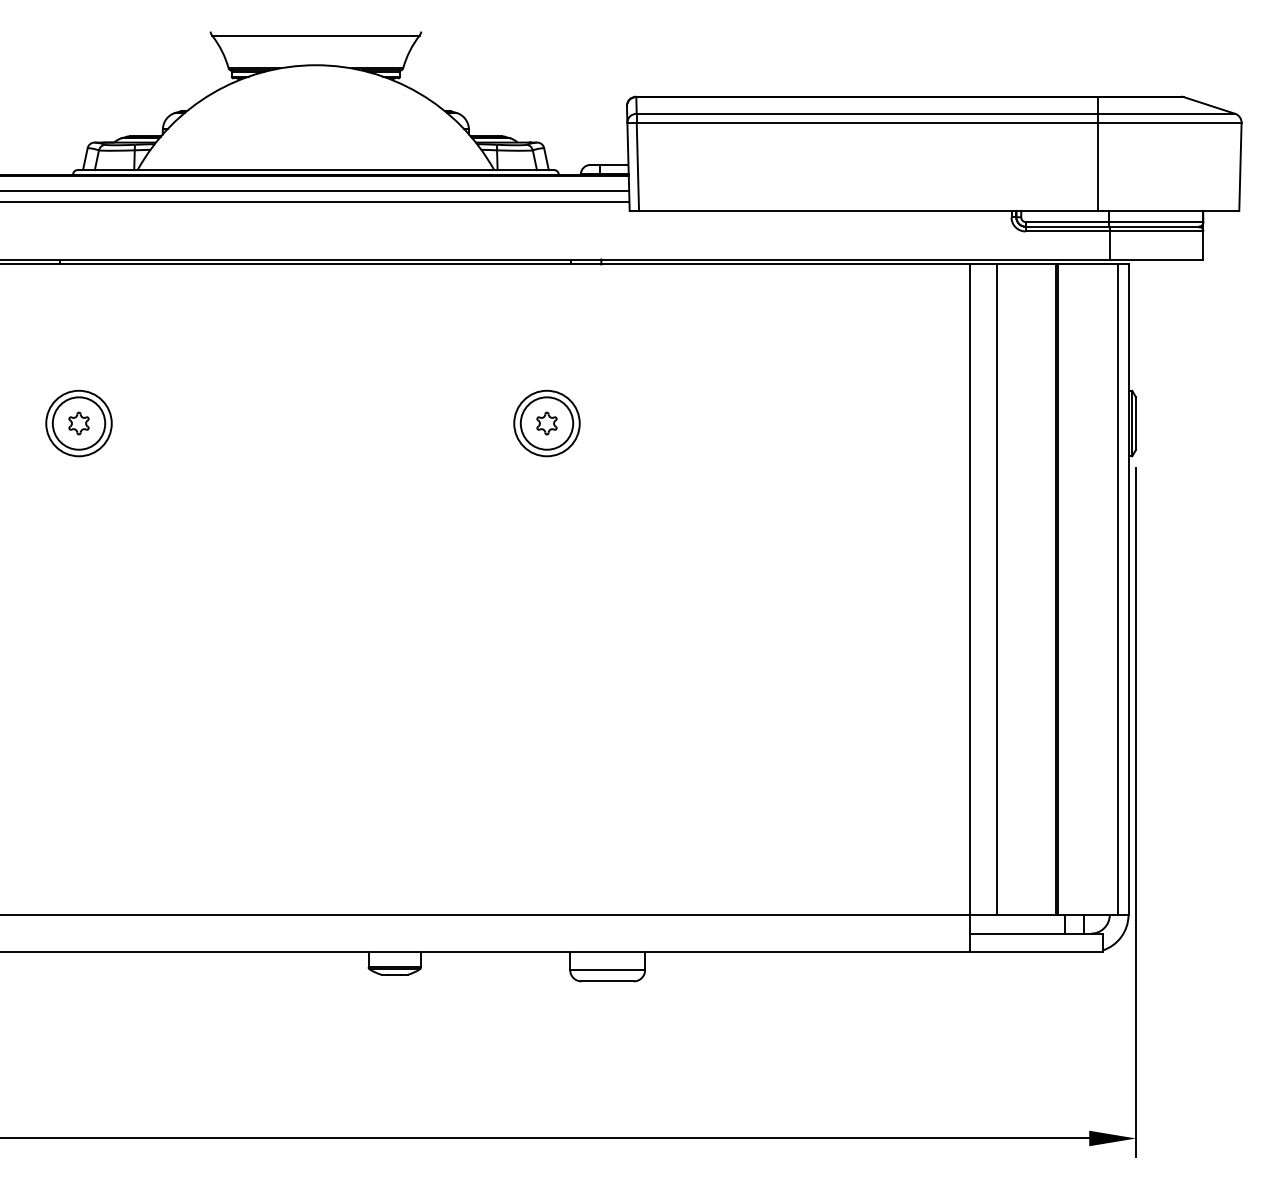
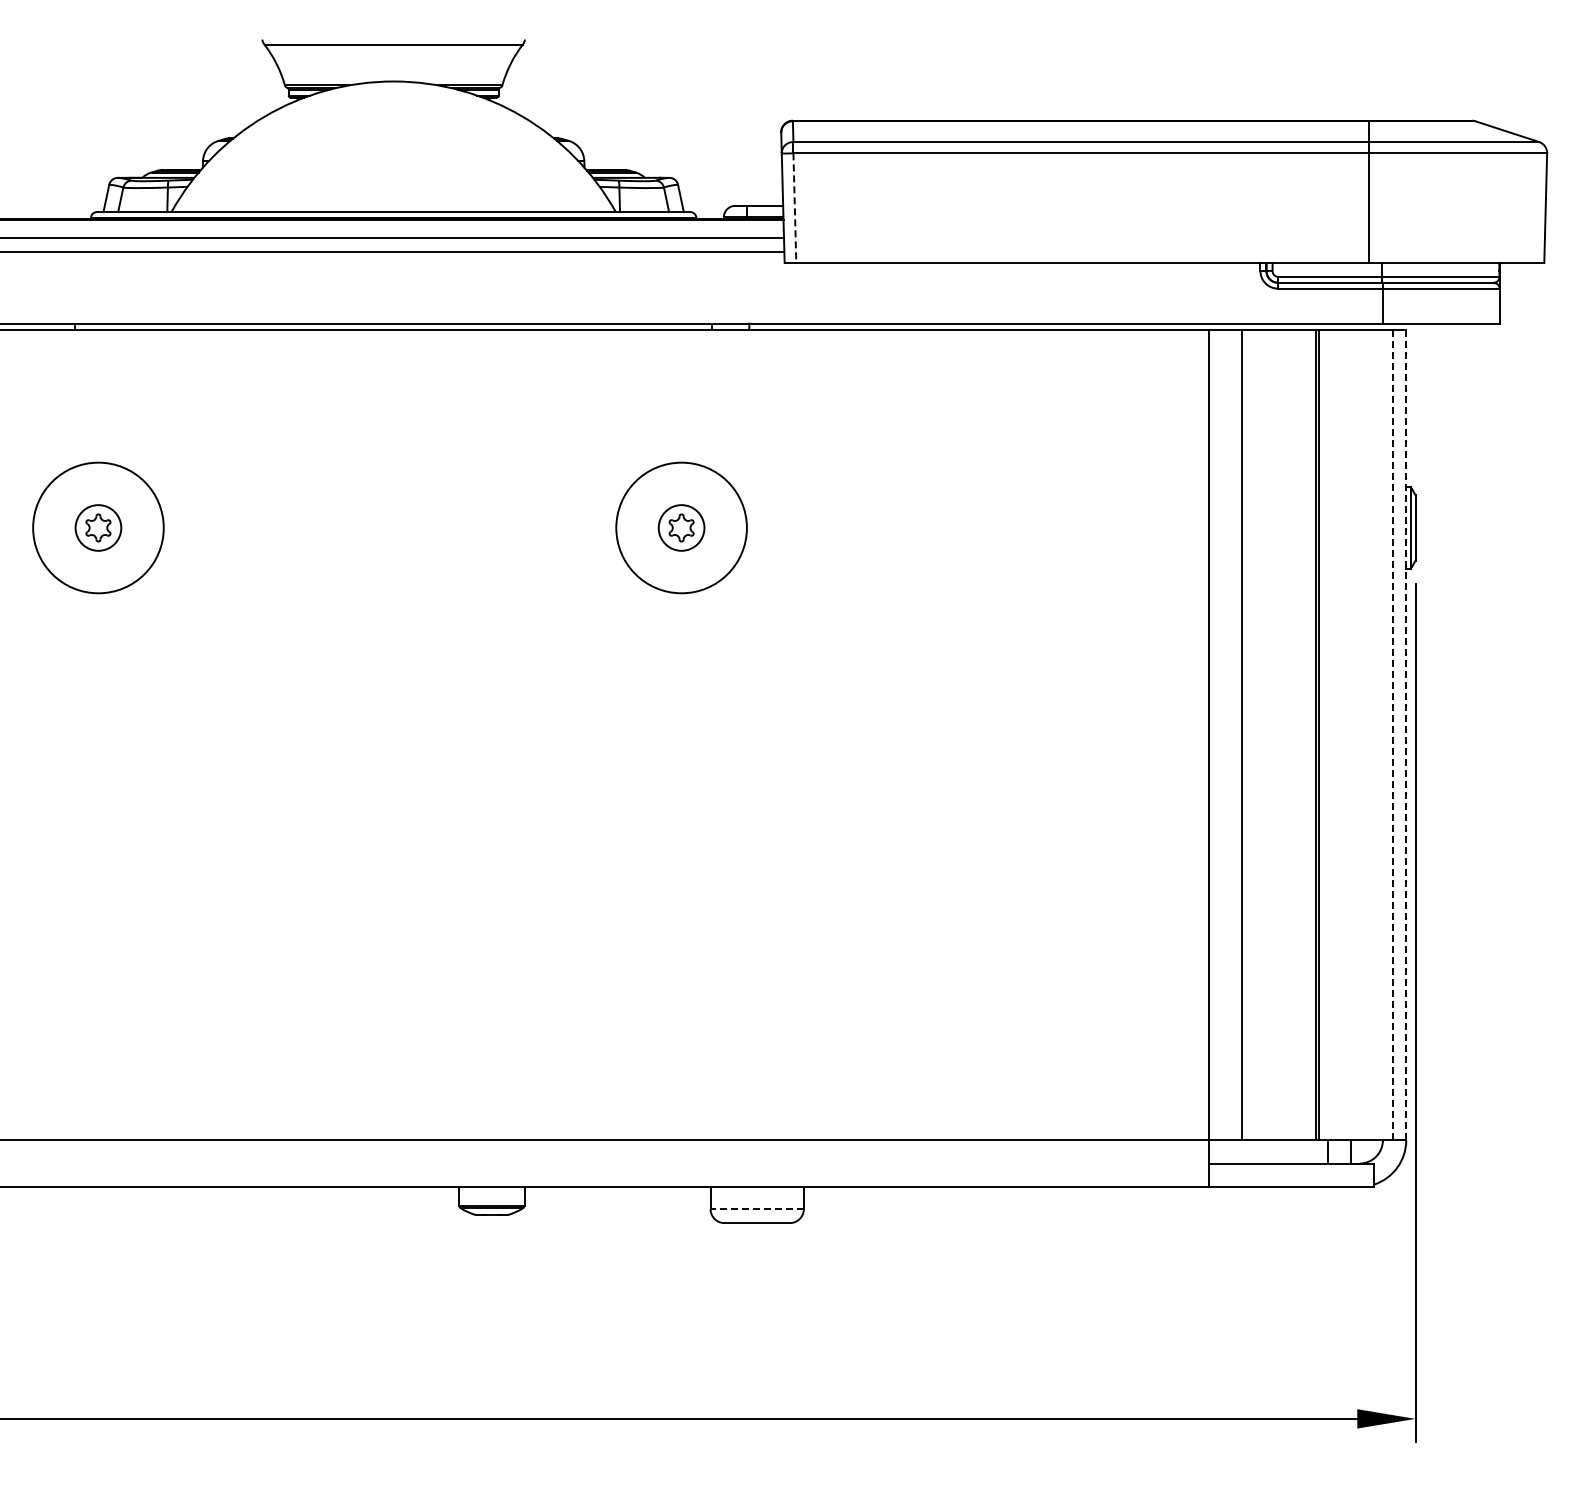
line: (637, 167) -> (794, 208), solid -> dashed
circle: (79, 423) -> (98, 527), size x0.7
circle: (79, 423) -> (98, 527), size x1.6
circle: (546, 423) -> (681, 527), size x0.7
circle: (546, 423) -> (681, 527), size x1.6
line: (1117, 589) -> (1392, 734), solid -> dashed
line: (1128, 589) -> (1406, 734), solid -> dashed
line: (607, 970) -> (757, 1209), solid -> dashed

